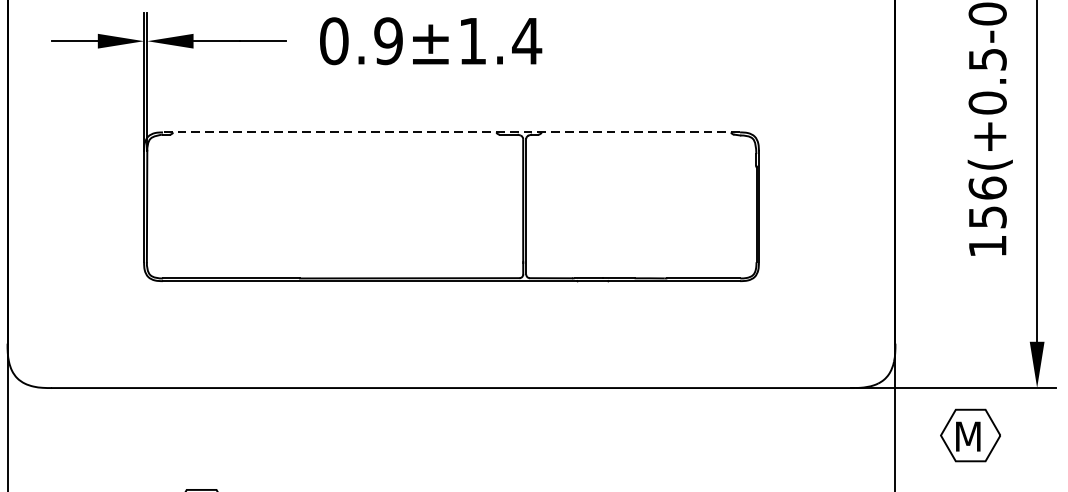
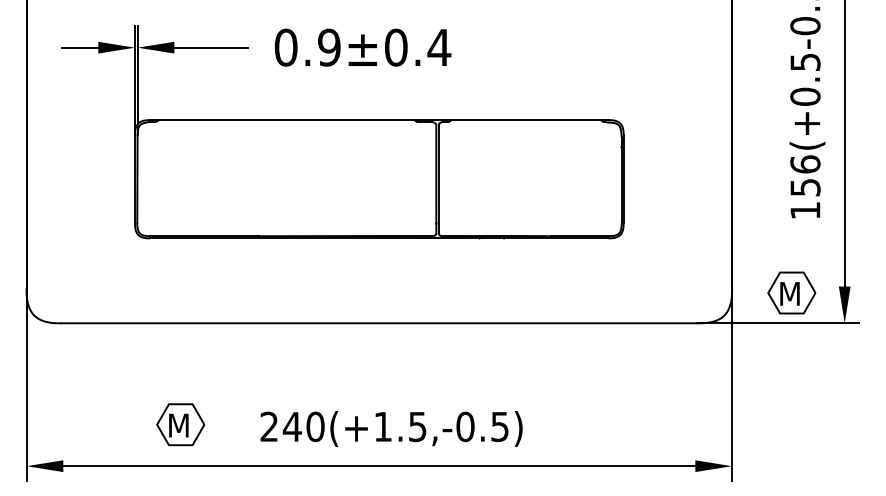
text: (473, 40) -> (396, 47), 0.9±1.4 -> 0.9±0.4
line: (450, 132) -> (378, 120), dashed -> solid
part: (970, 434) -> (791, 292), moved

